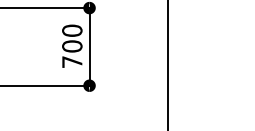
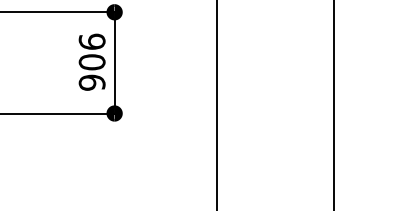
text: (71, 45) -> (91, 61), 700 -> 906

